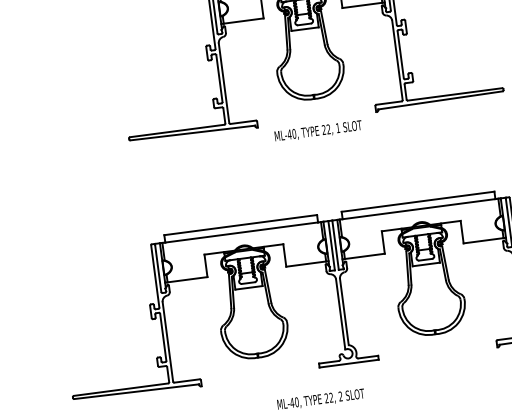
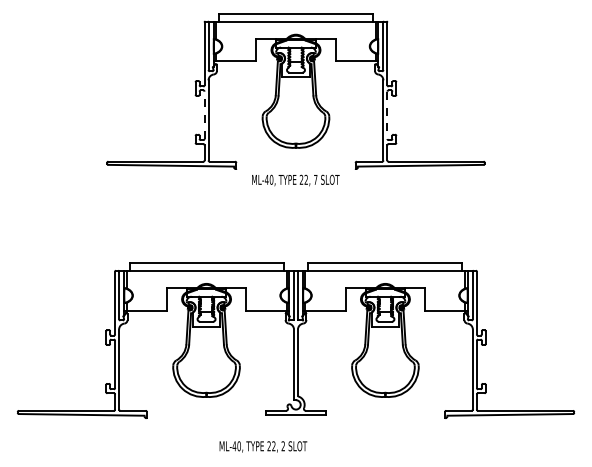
line: (400, 54) -> (387, 115), solid -> dashed
line: (219, 78) -> (204, 115), solid -> dashed
text: (337, 127) -> (315, 179), 1 -> 7

